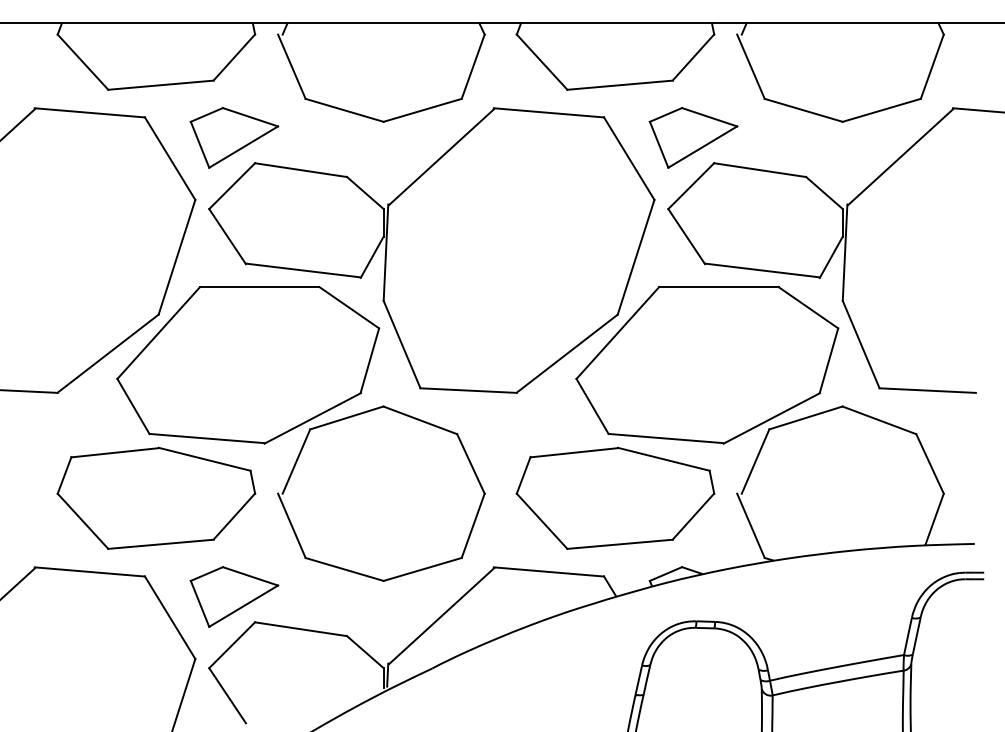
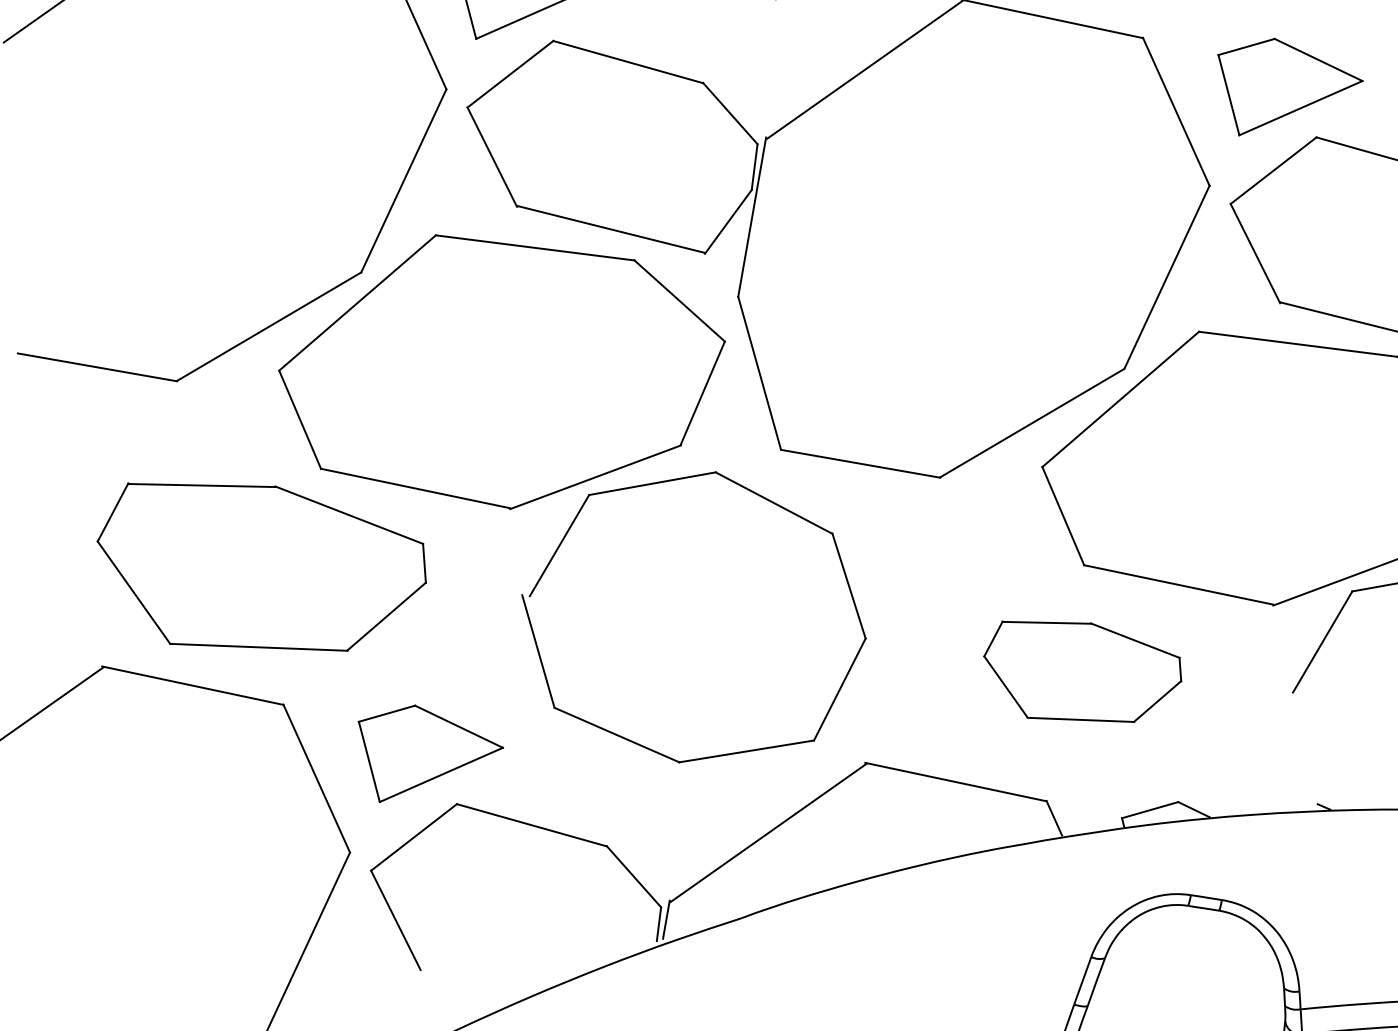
part: (156, 497) -> (261, 568), moved
part: (615, 497) -> (1082, 672), size x0.6
line: (750, 525) -> (1300, 747), removed

